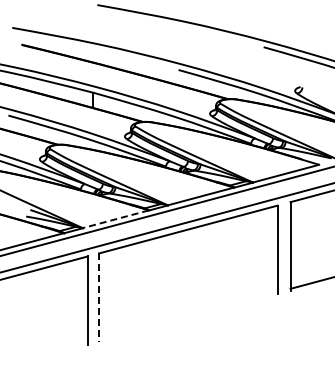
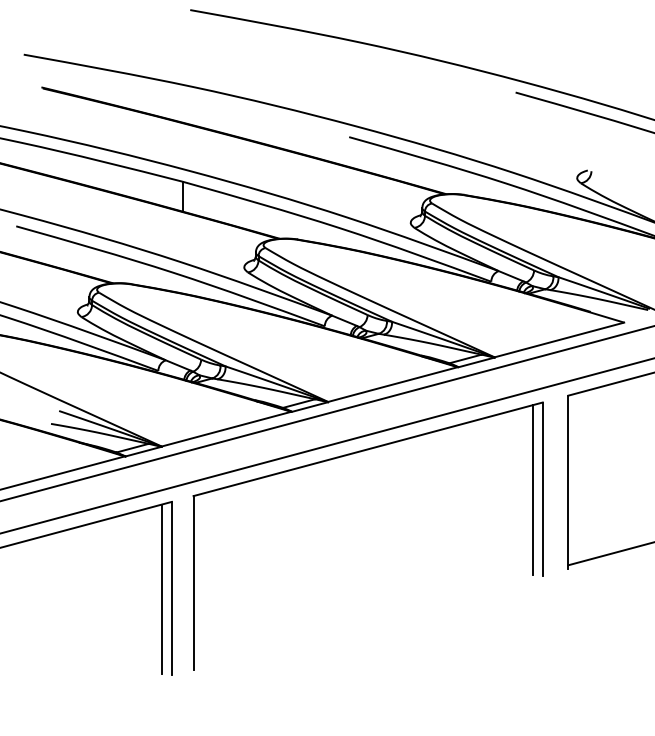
line: (115, 219) -> (225, 429), dashed -> solid
line: (272, 250) -> (532, 490), added
line: (99, 298) -> (194, 584), dashed -> solid
line: (82, 300) -> (161, 588), added

